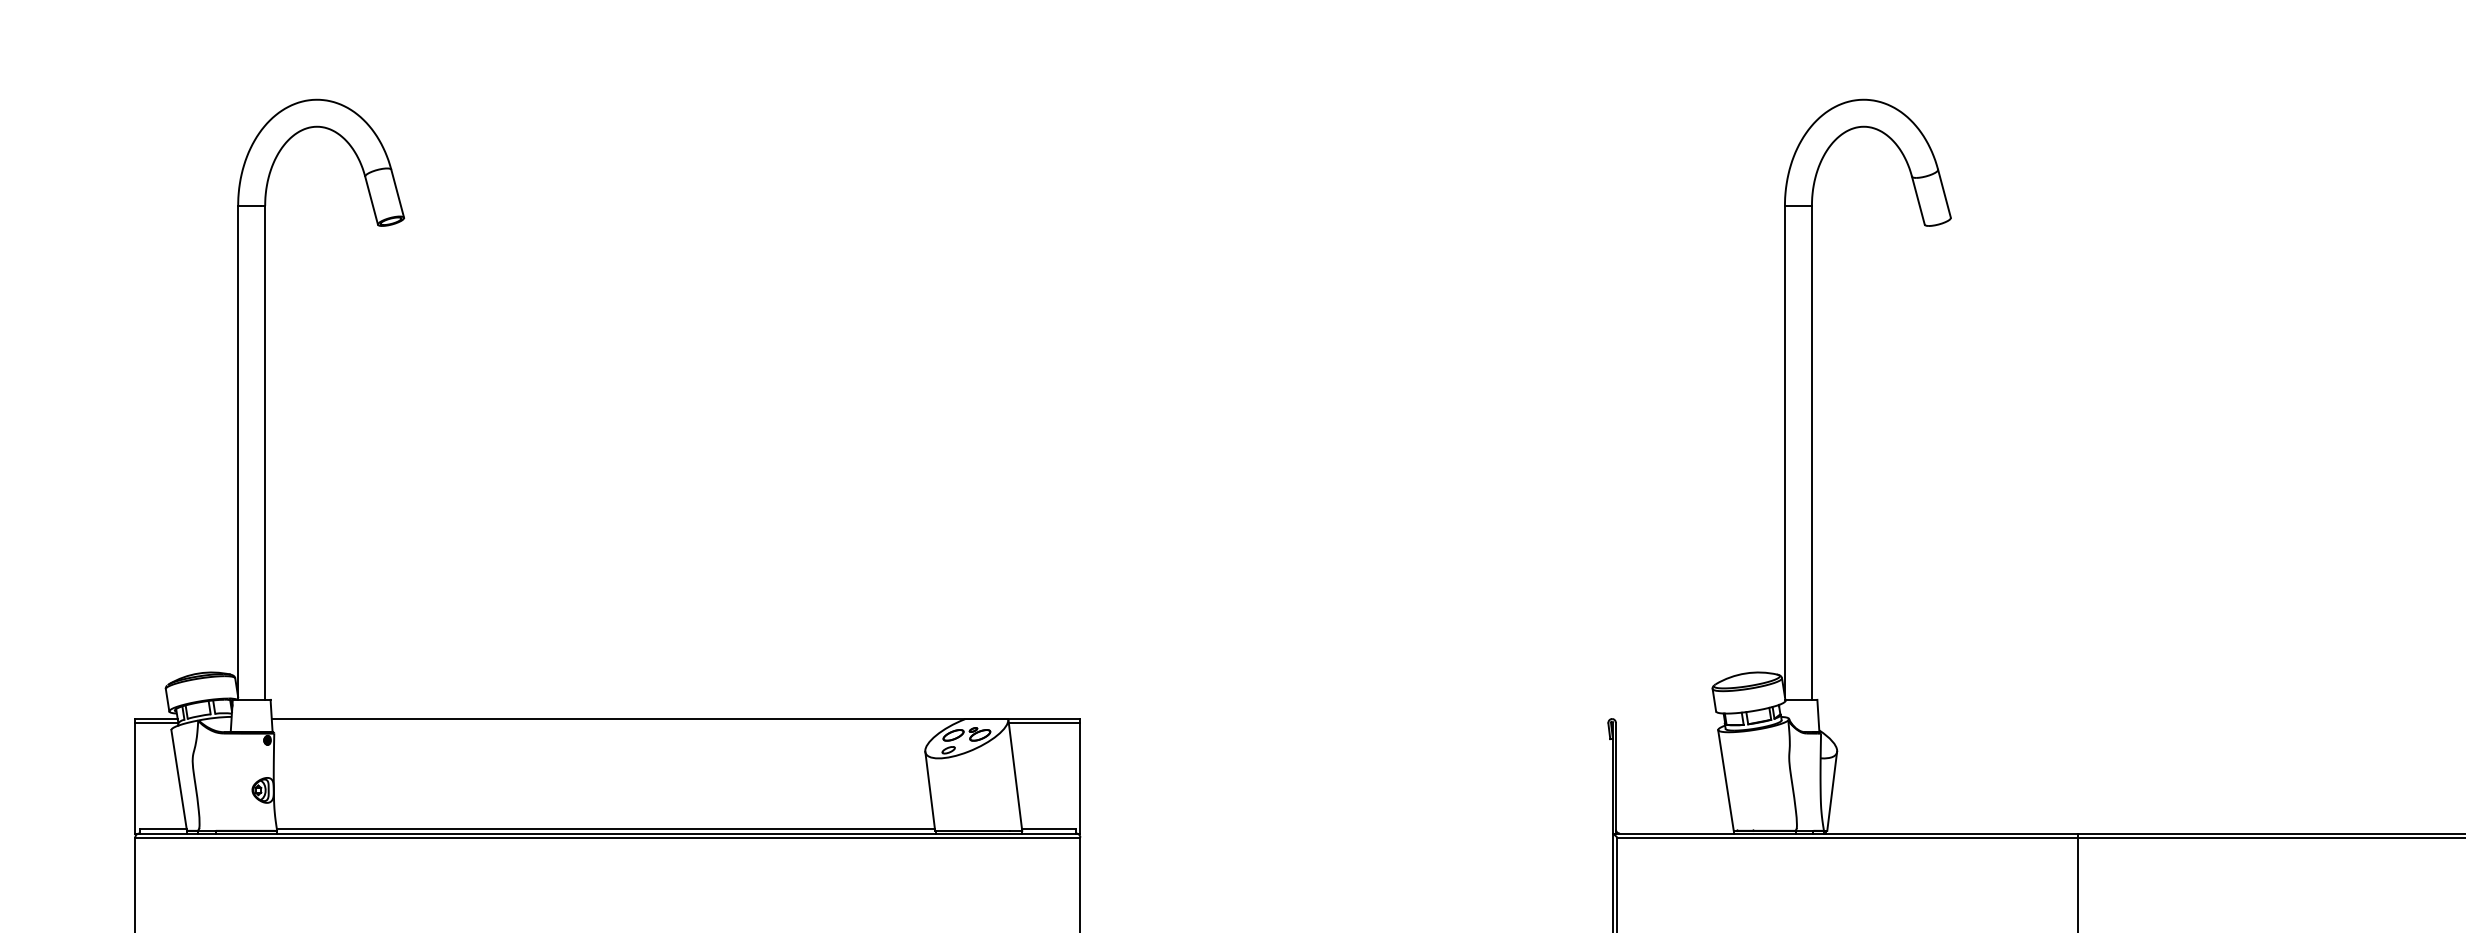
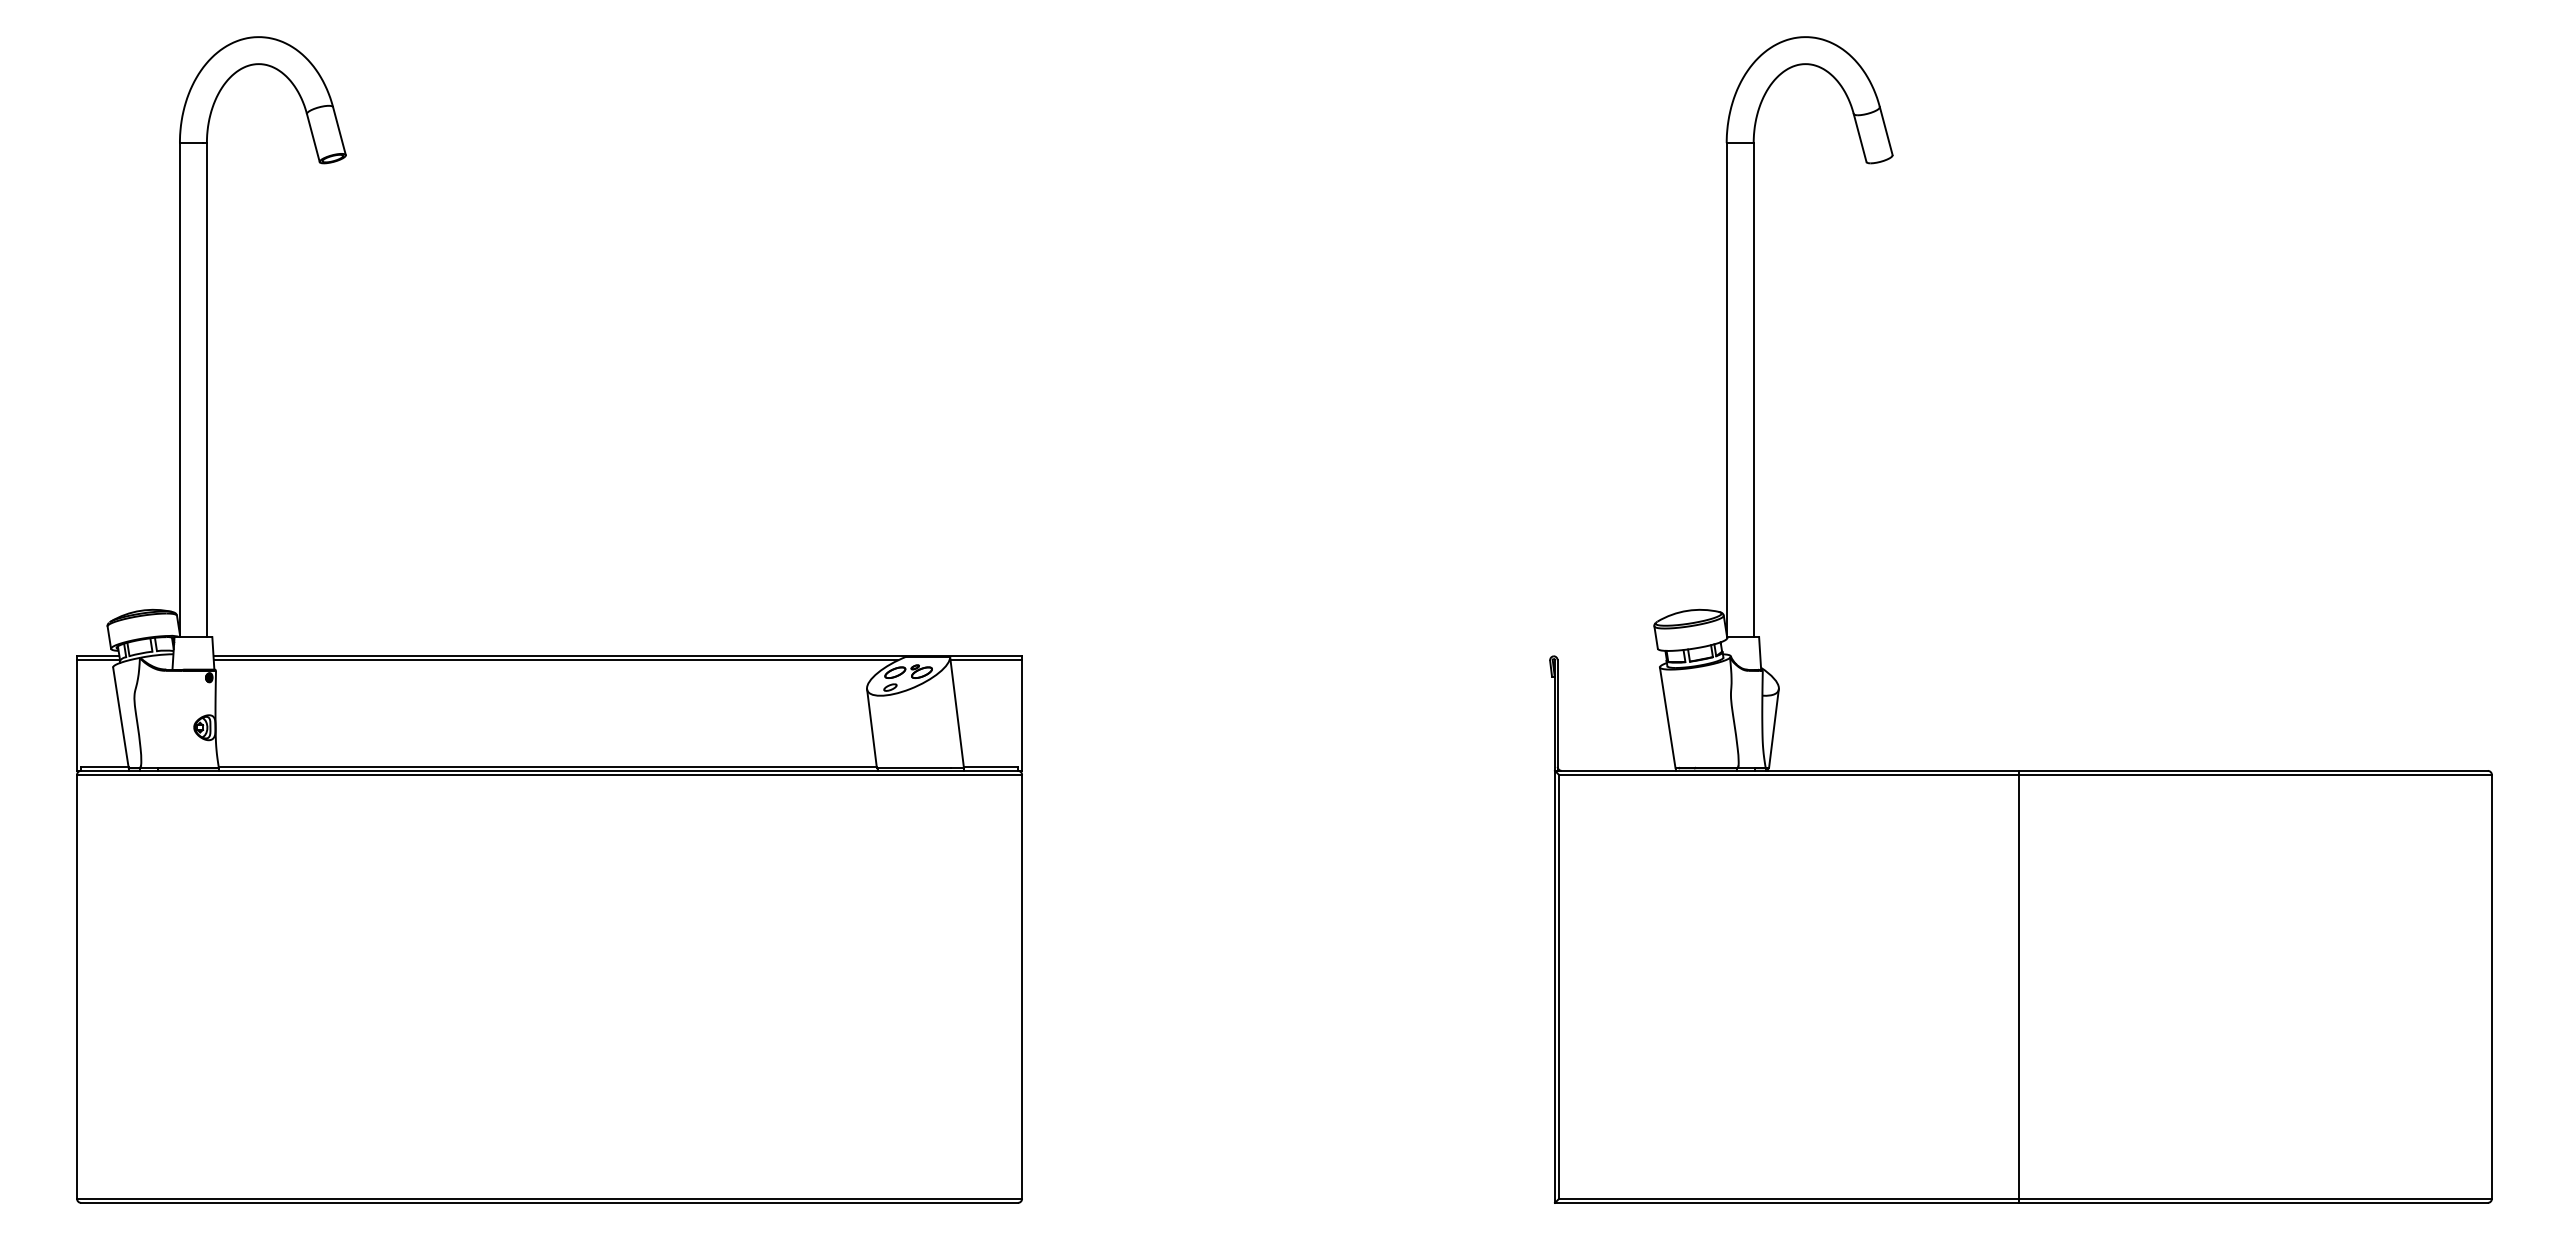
line: (613, 723) -> (555, 660), added

